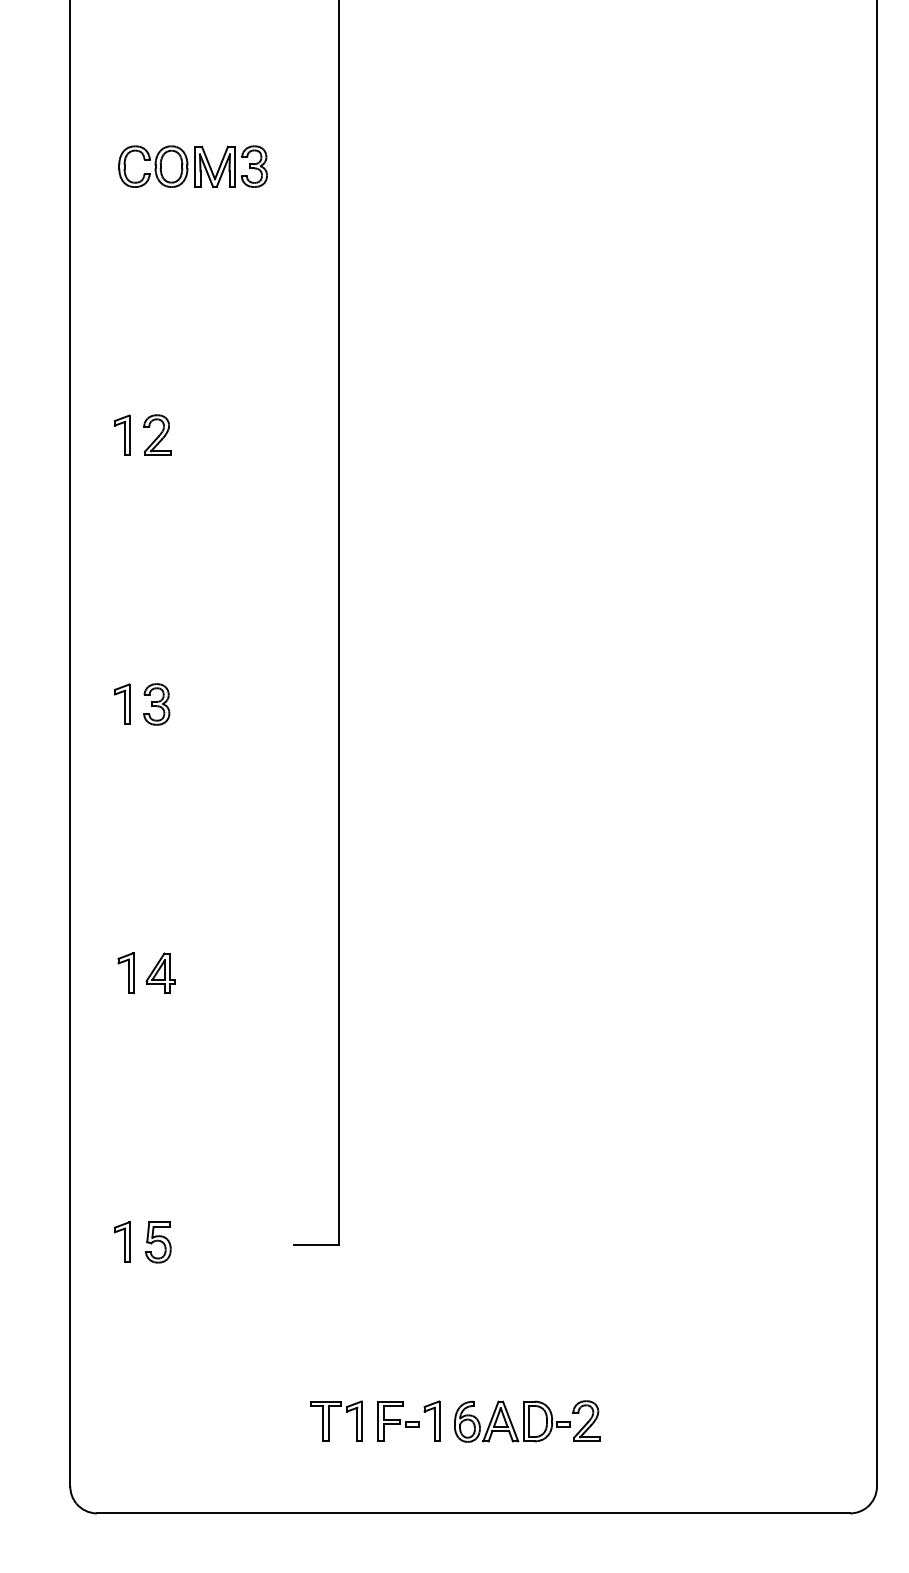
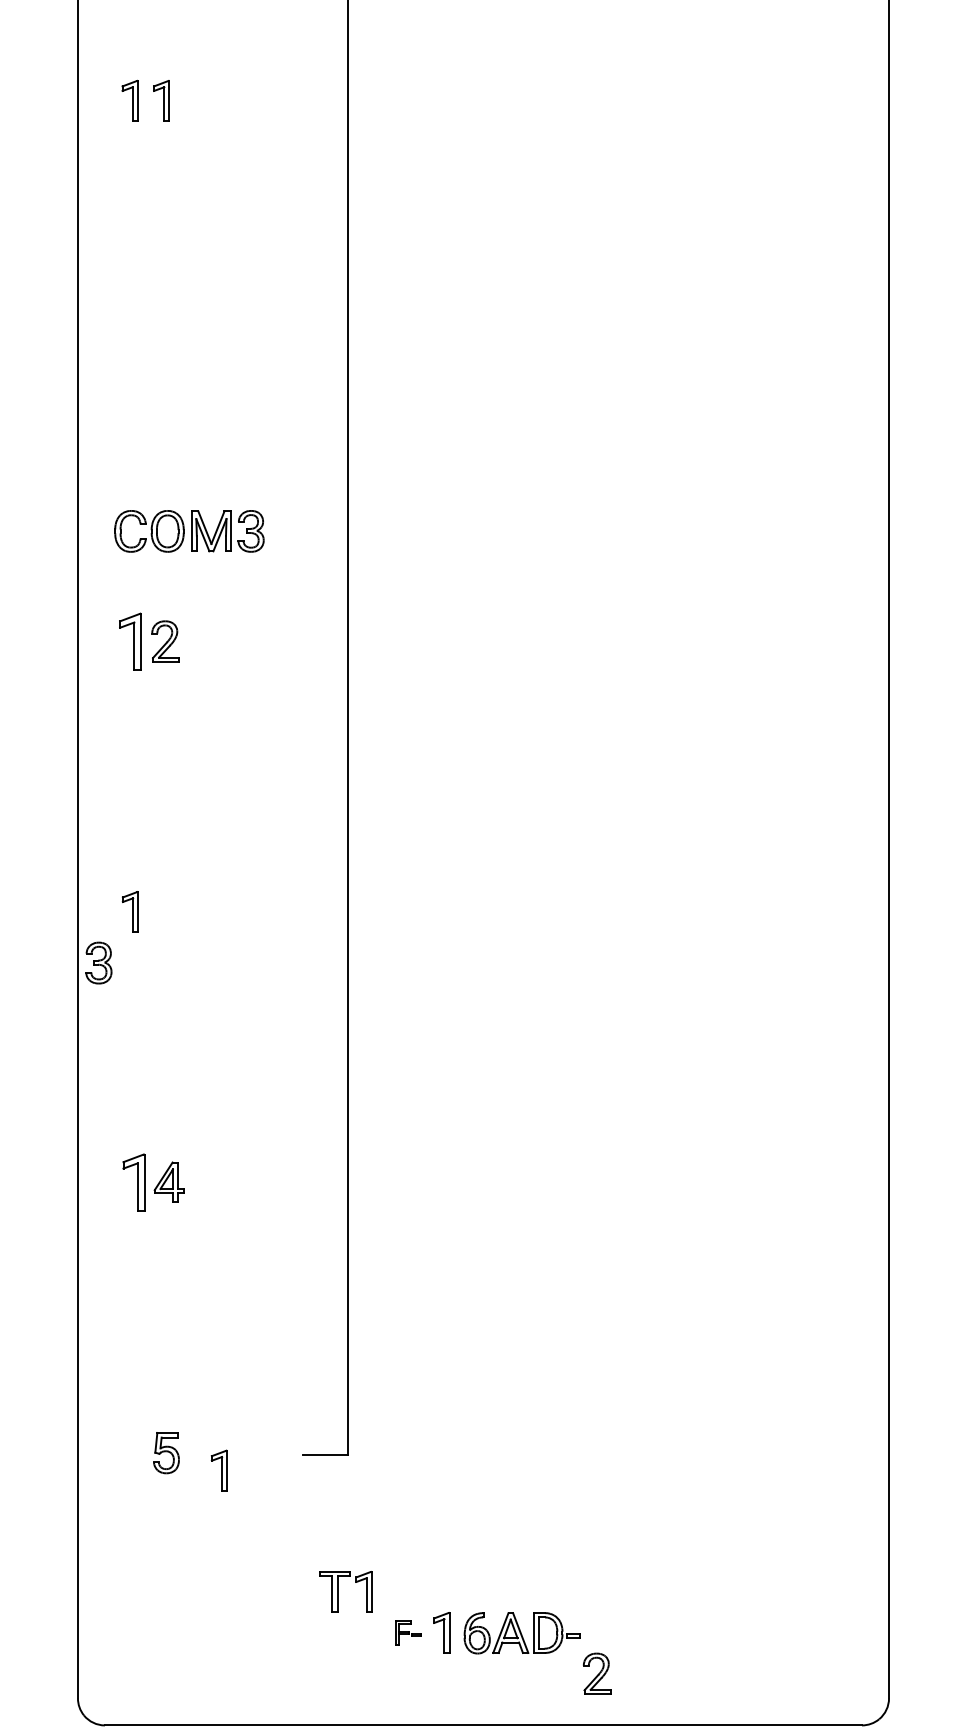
part: (193, 166) -> (189, 531), moved
part: (121, 435) -> (129, 641), size x1.4
part: (156, 703) -> (98, 962), moved
part: (125, 972) -> (133, 1181), size x1.4
part: (121, 1241) -> (218, 1470), moved
part: (329, 1420) -> (338, 1591), moved
part: (399, 1420) -> (408, 1632), size x0.6
part: (587, 1420) -> (597, 1673), moved

